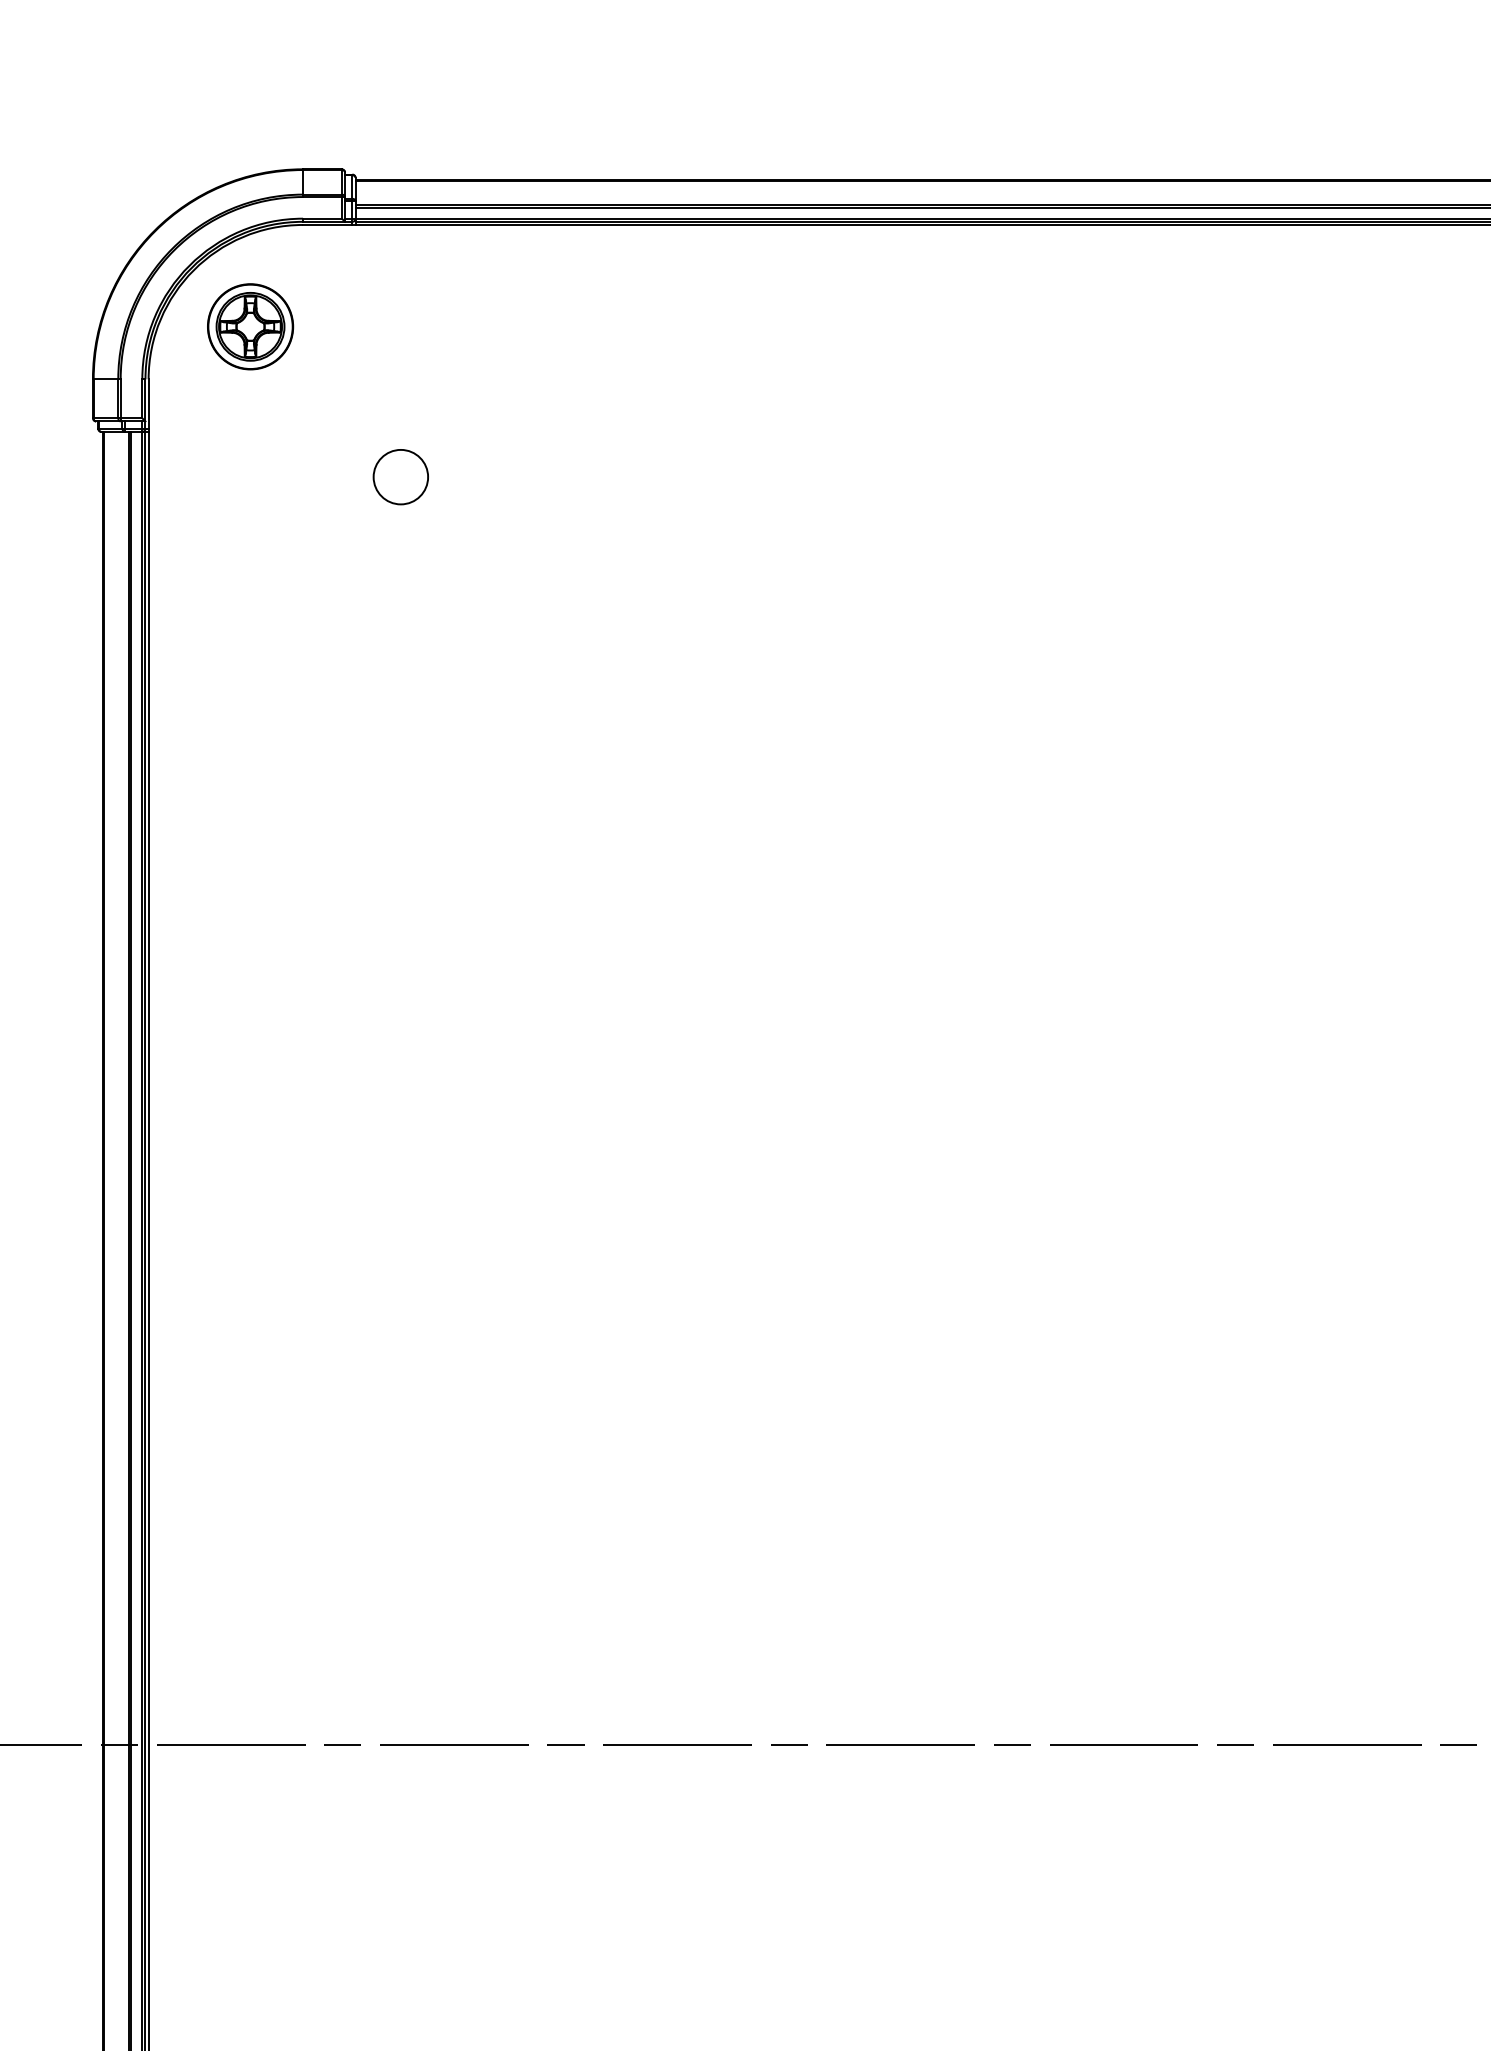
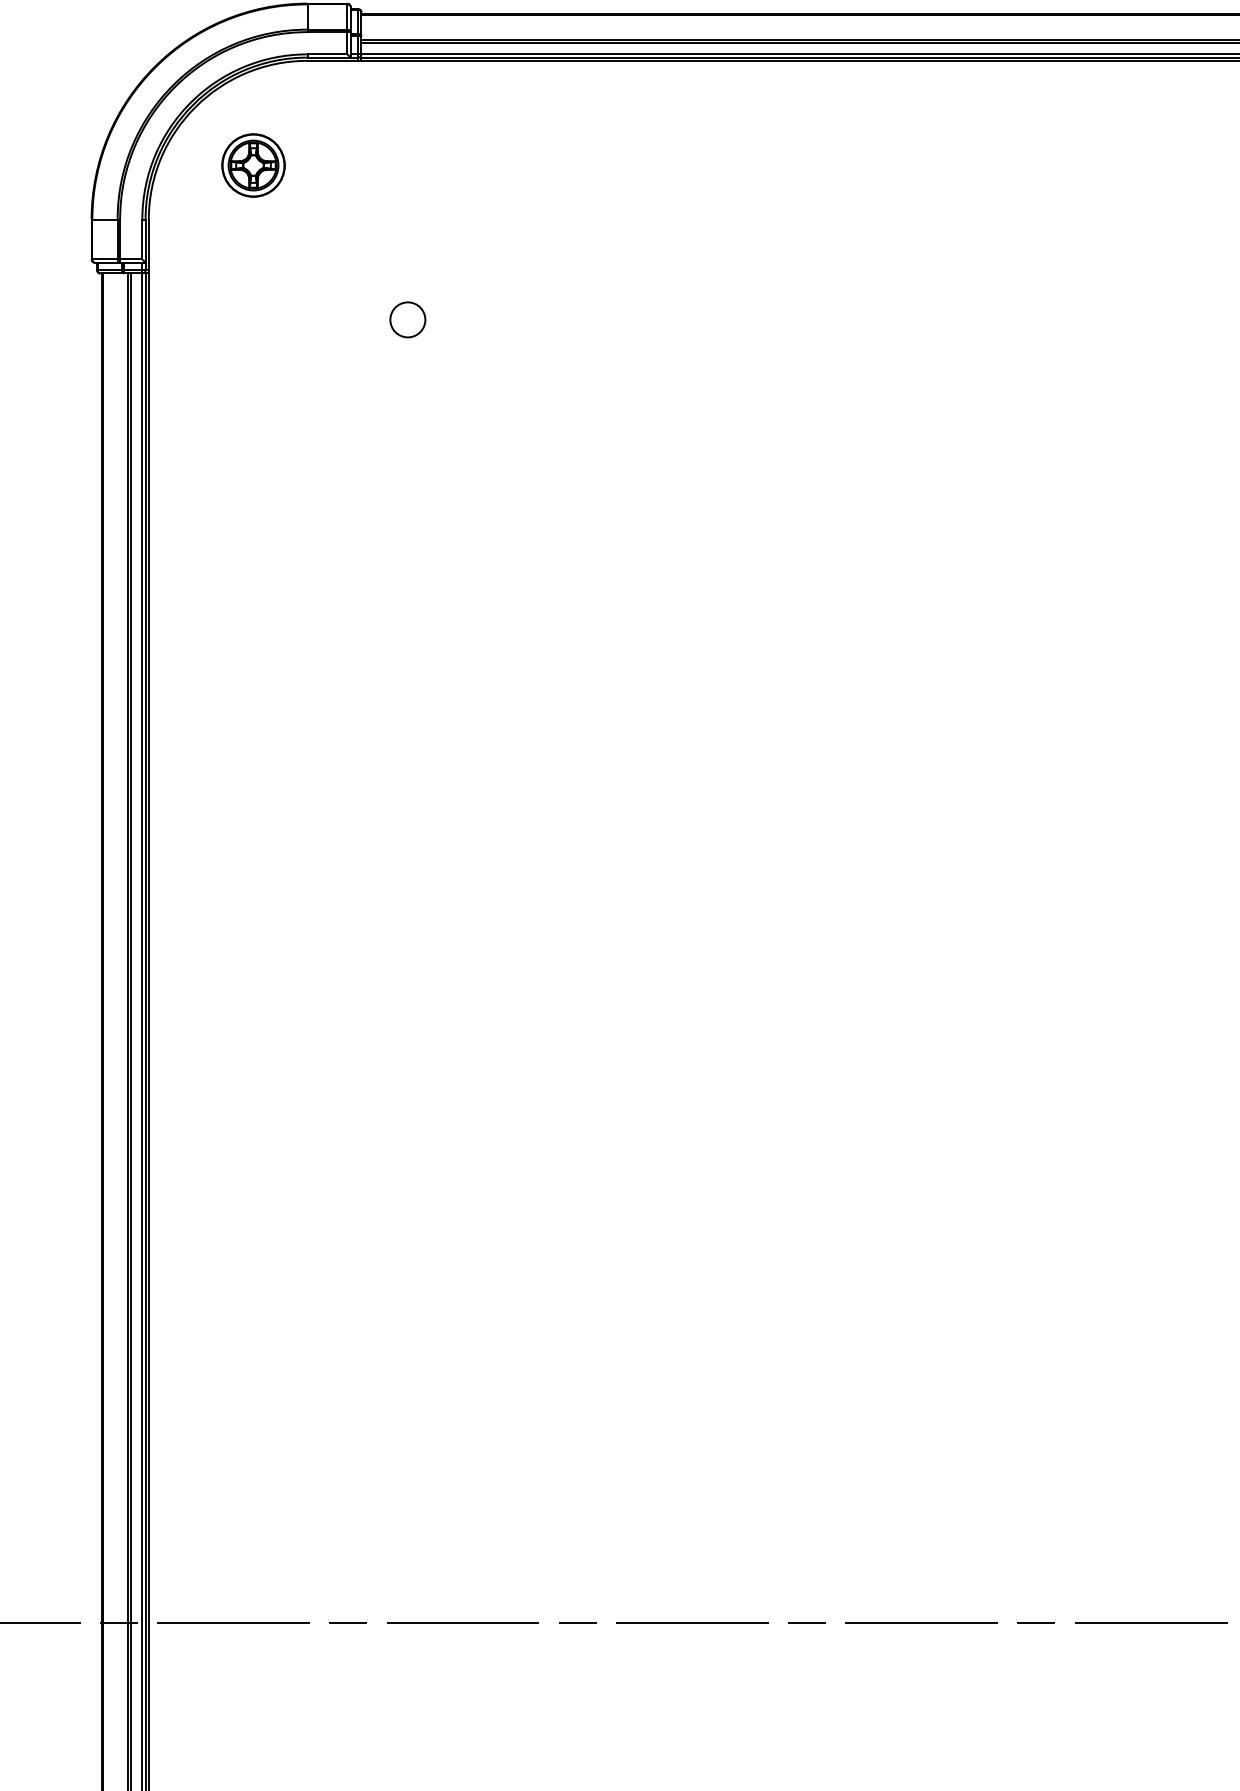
part: (250, 326) -> (253, 165), size x0.71
circle: (400, 476) -> (407, 319), size x0.62

